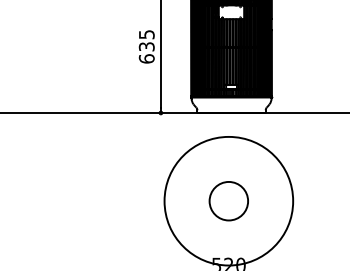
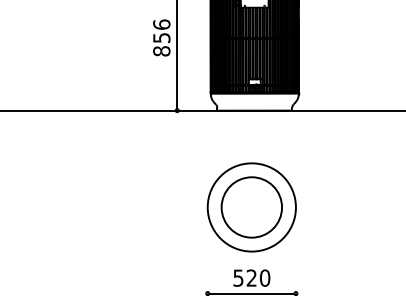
text: (146, 46) -> (161, 37), 635 -> 856
circle: (228, 201) -> (251, 207), size x0.62
circle: (228, 201) -> (251, 207), size x1.43

